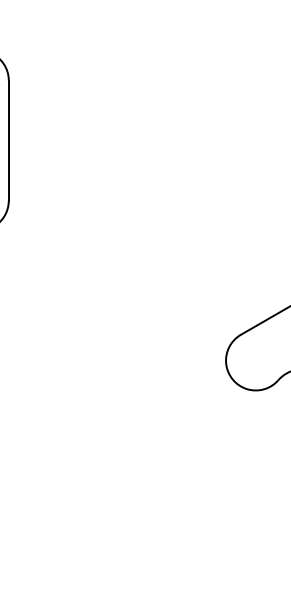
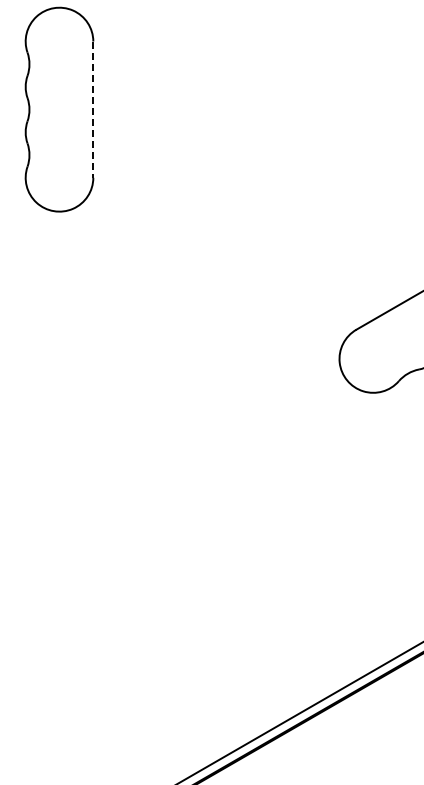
line: (8, 141) -> (93, 110), solid -> dashed

